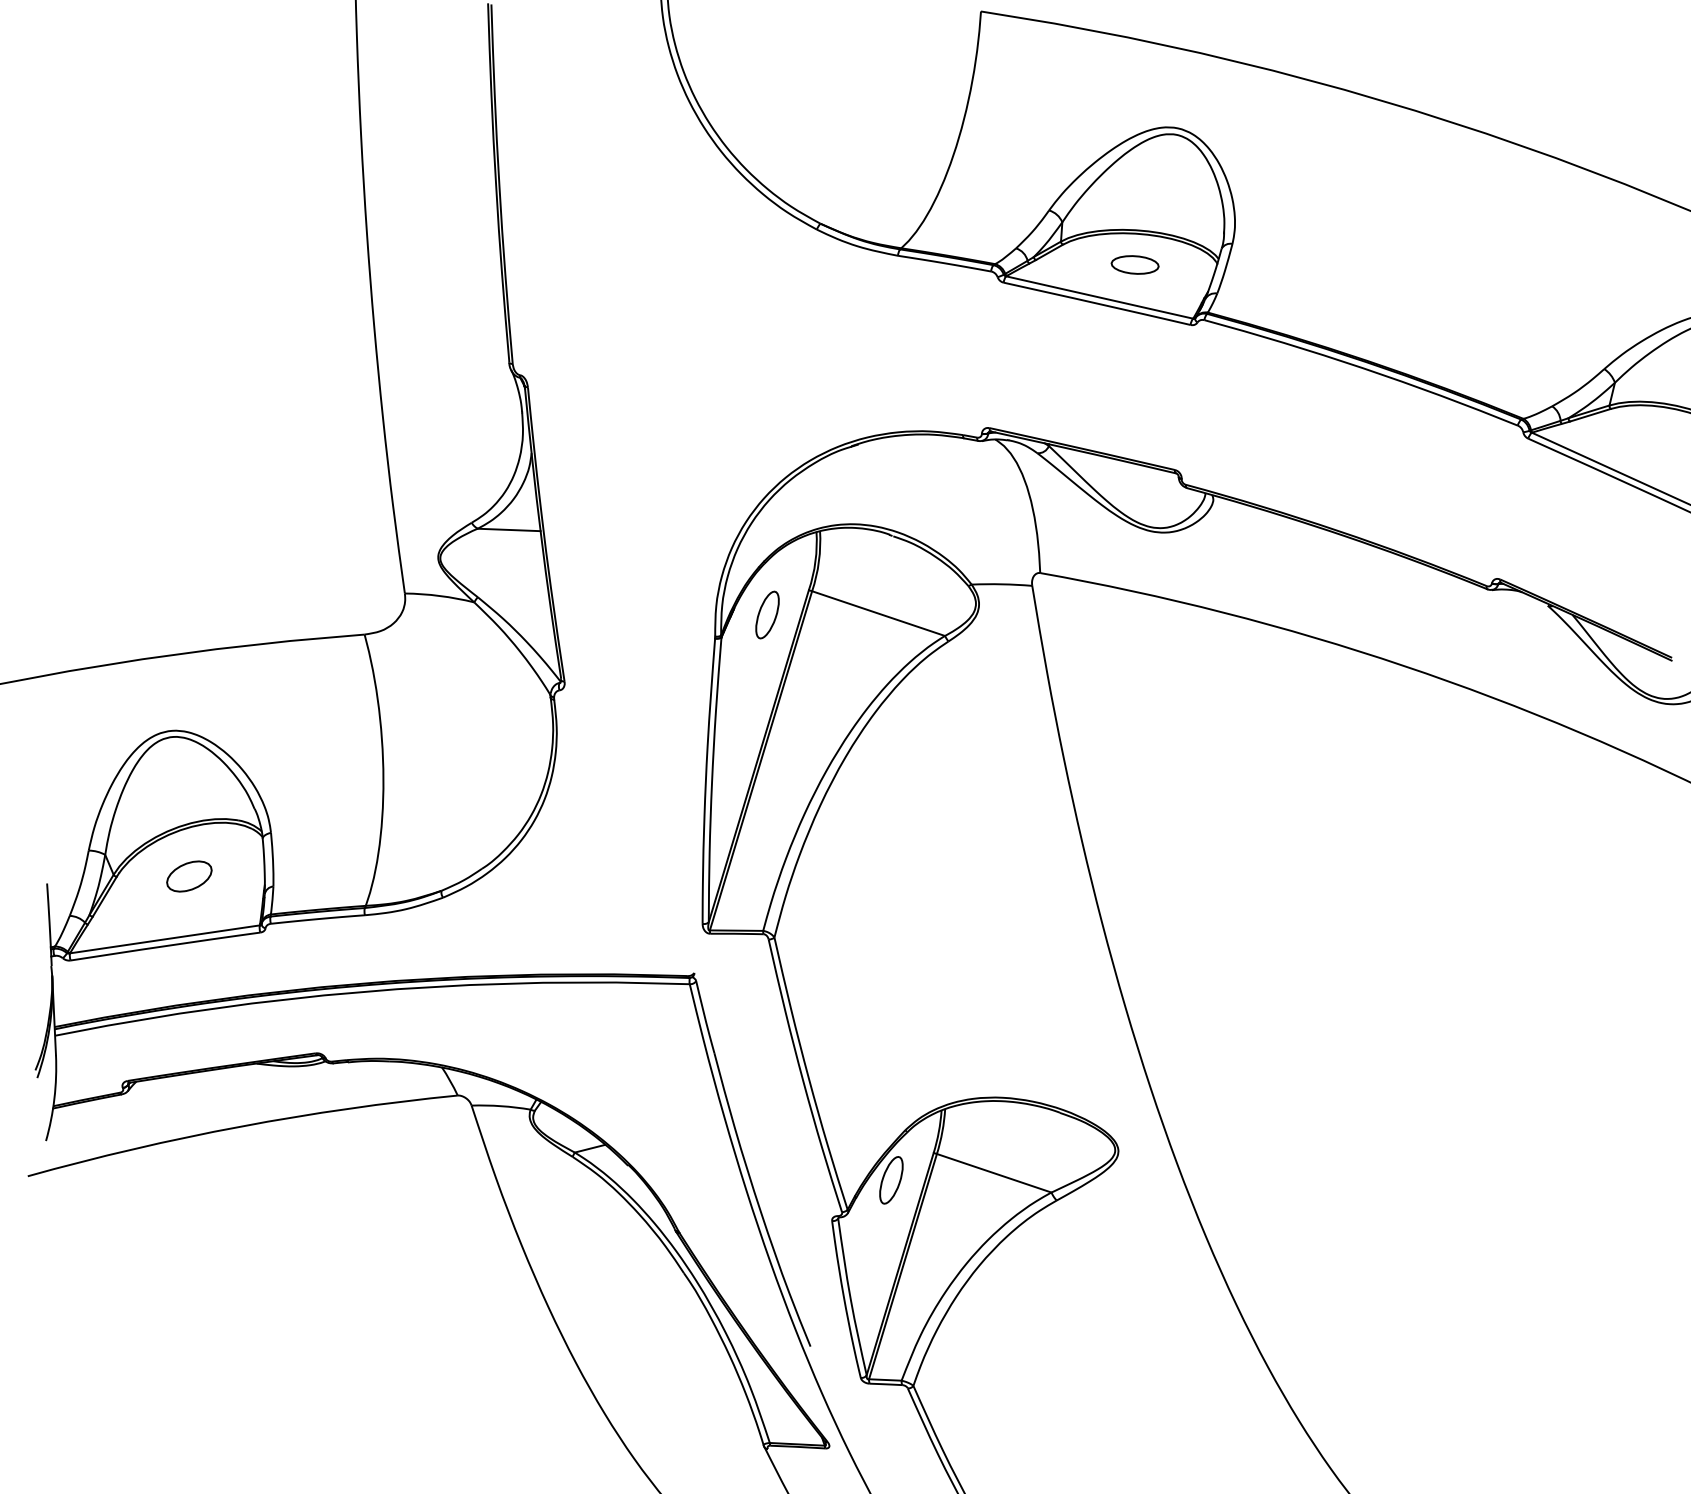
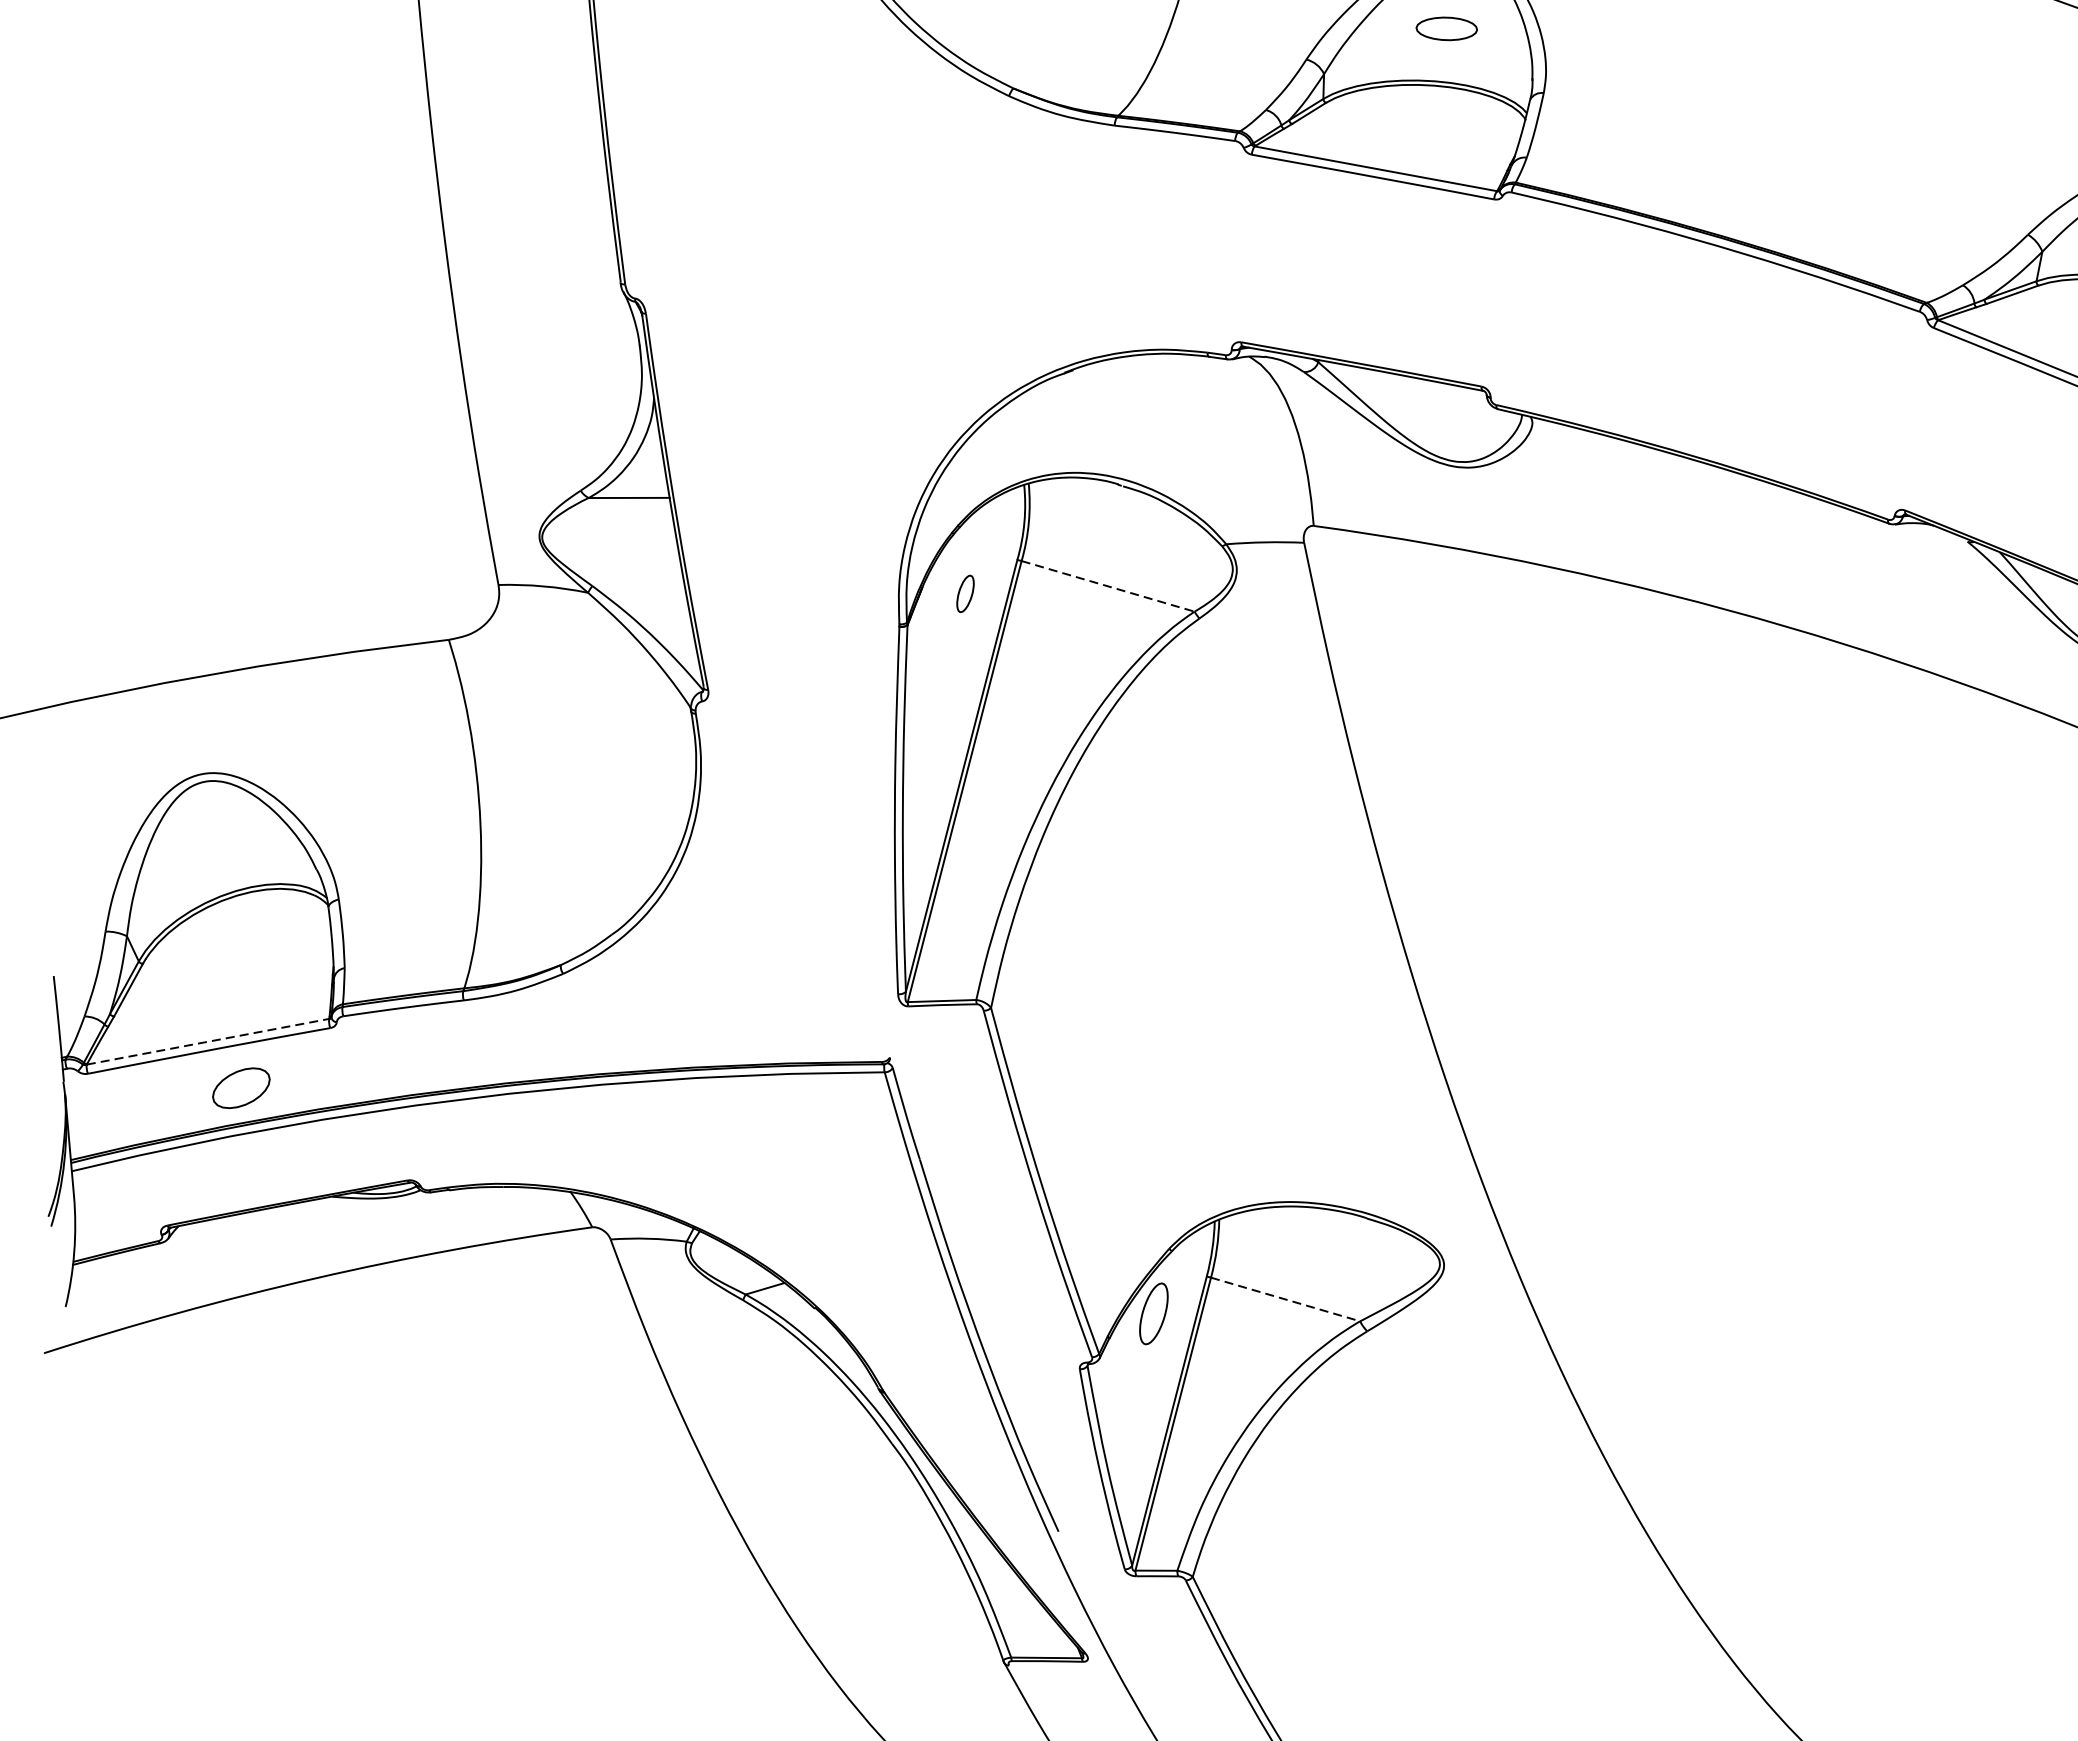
part: (1134, 264) -> (1445, 28), moved
line: (879, 613) -> (1109, 586), solid -> dashed
part: (767, 614) -> (965, 593), size x0.6
part: (189, 876) -> (241, 1088), moved
line: (164, 939) -> (207, 1041), solid -> dashed
line: (994, 1173) -> (1285, 1299), solid -> dashed

